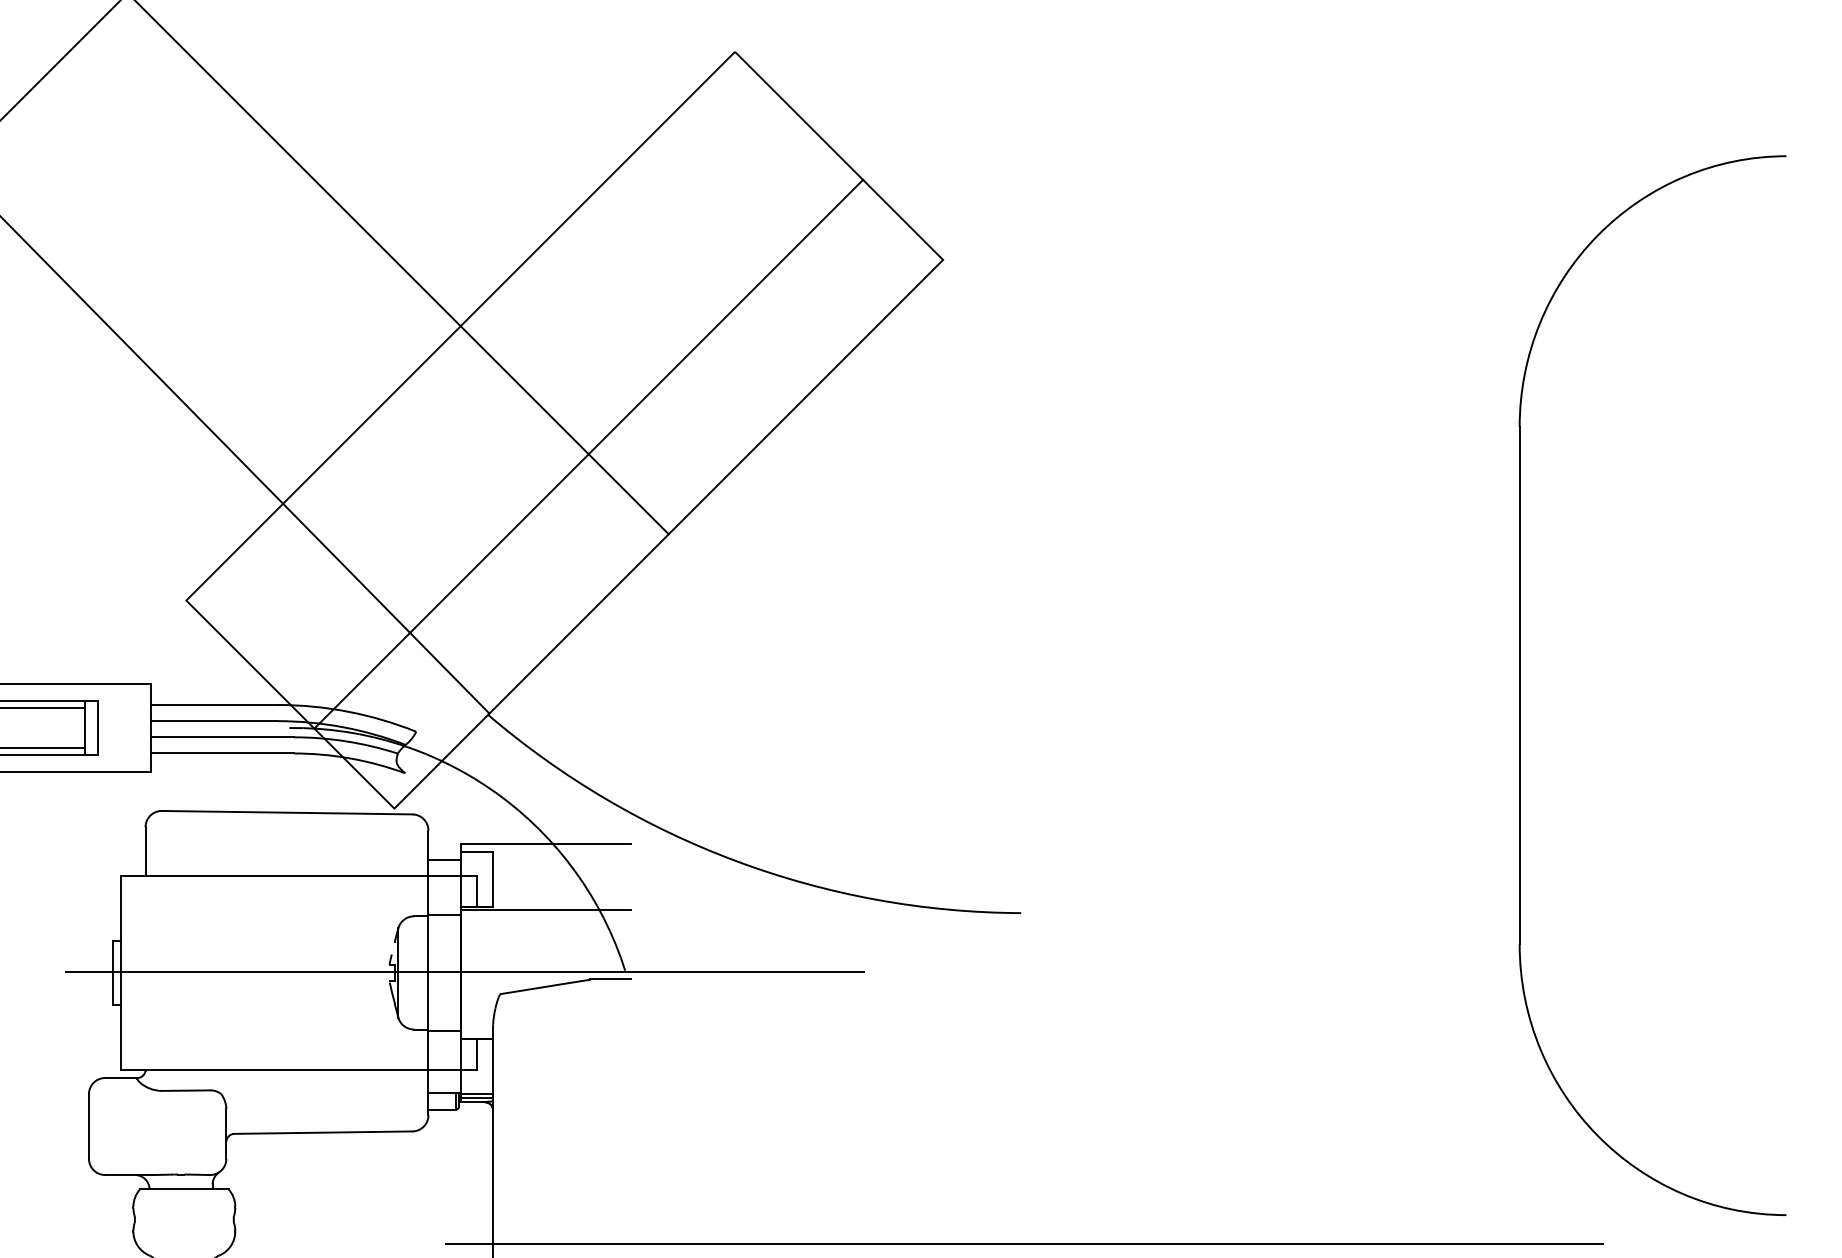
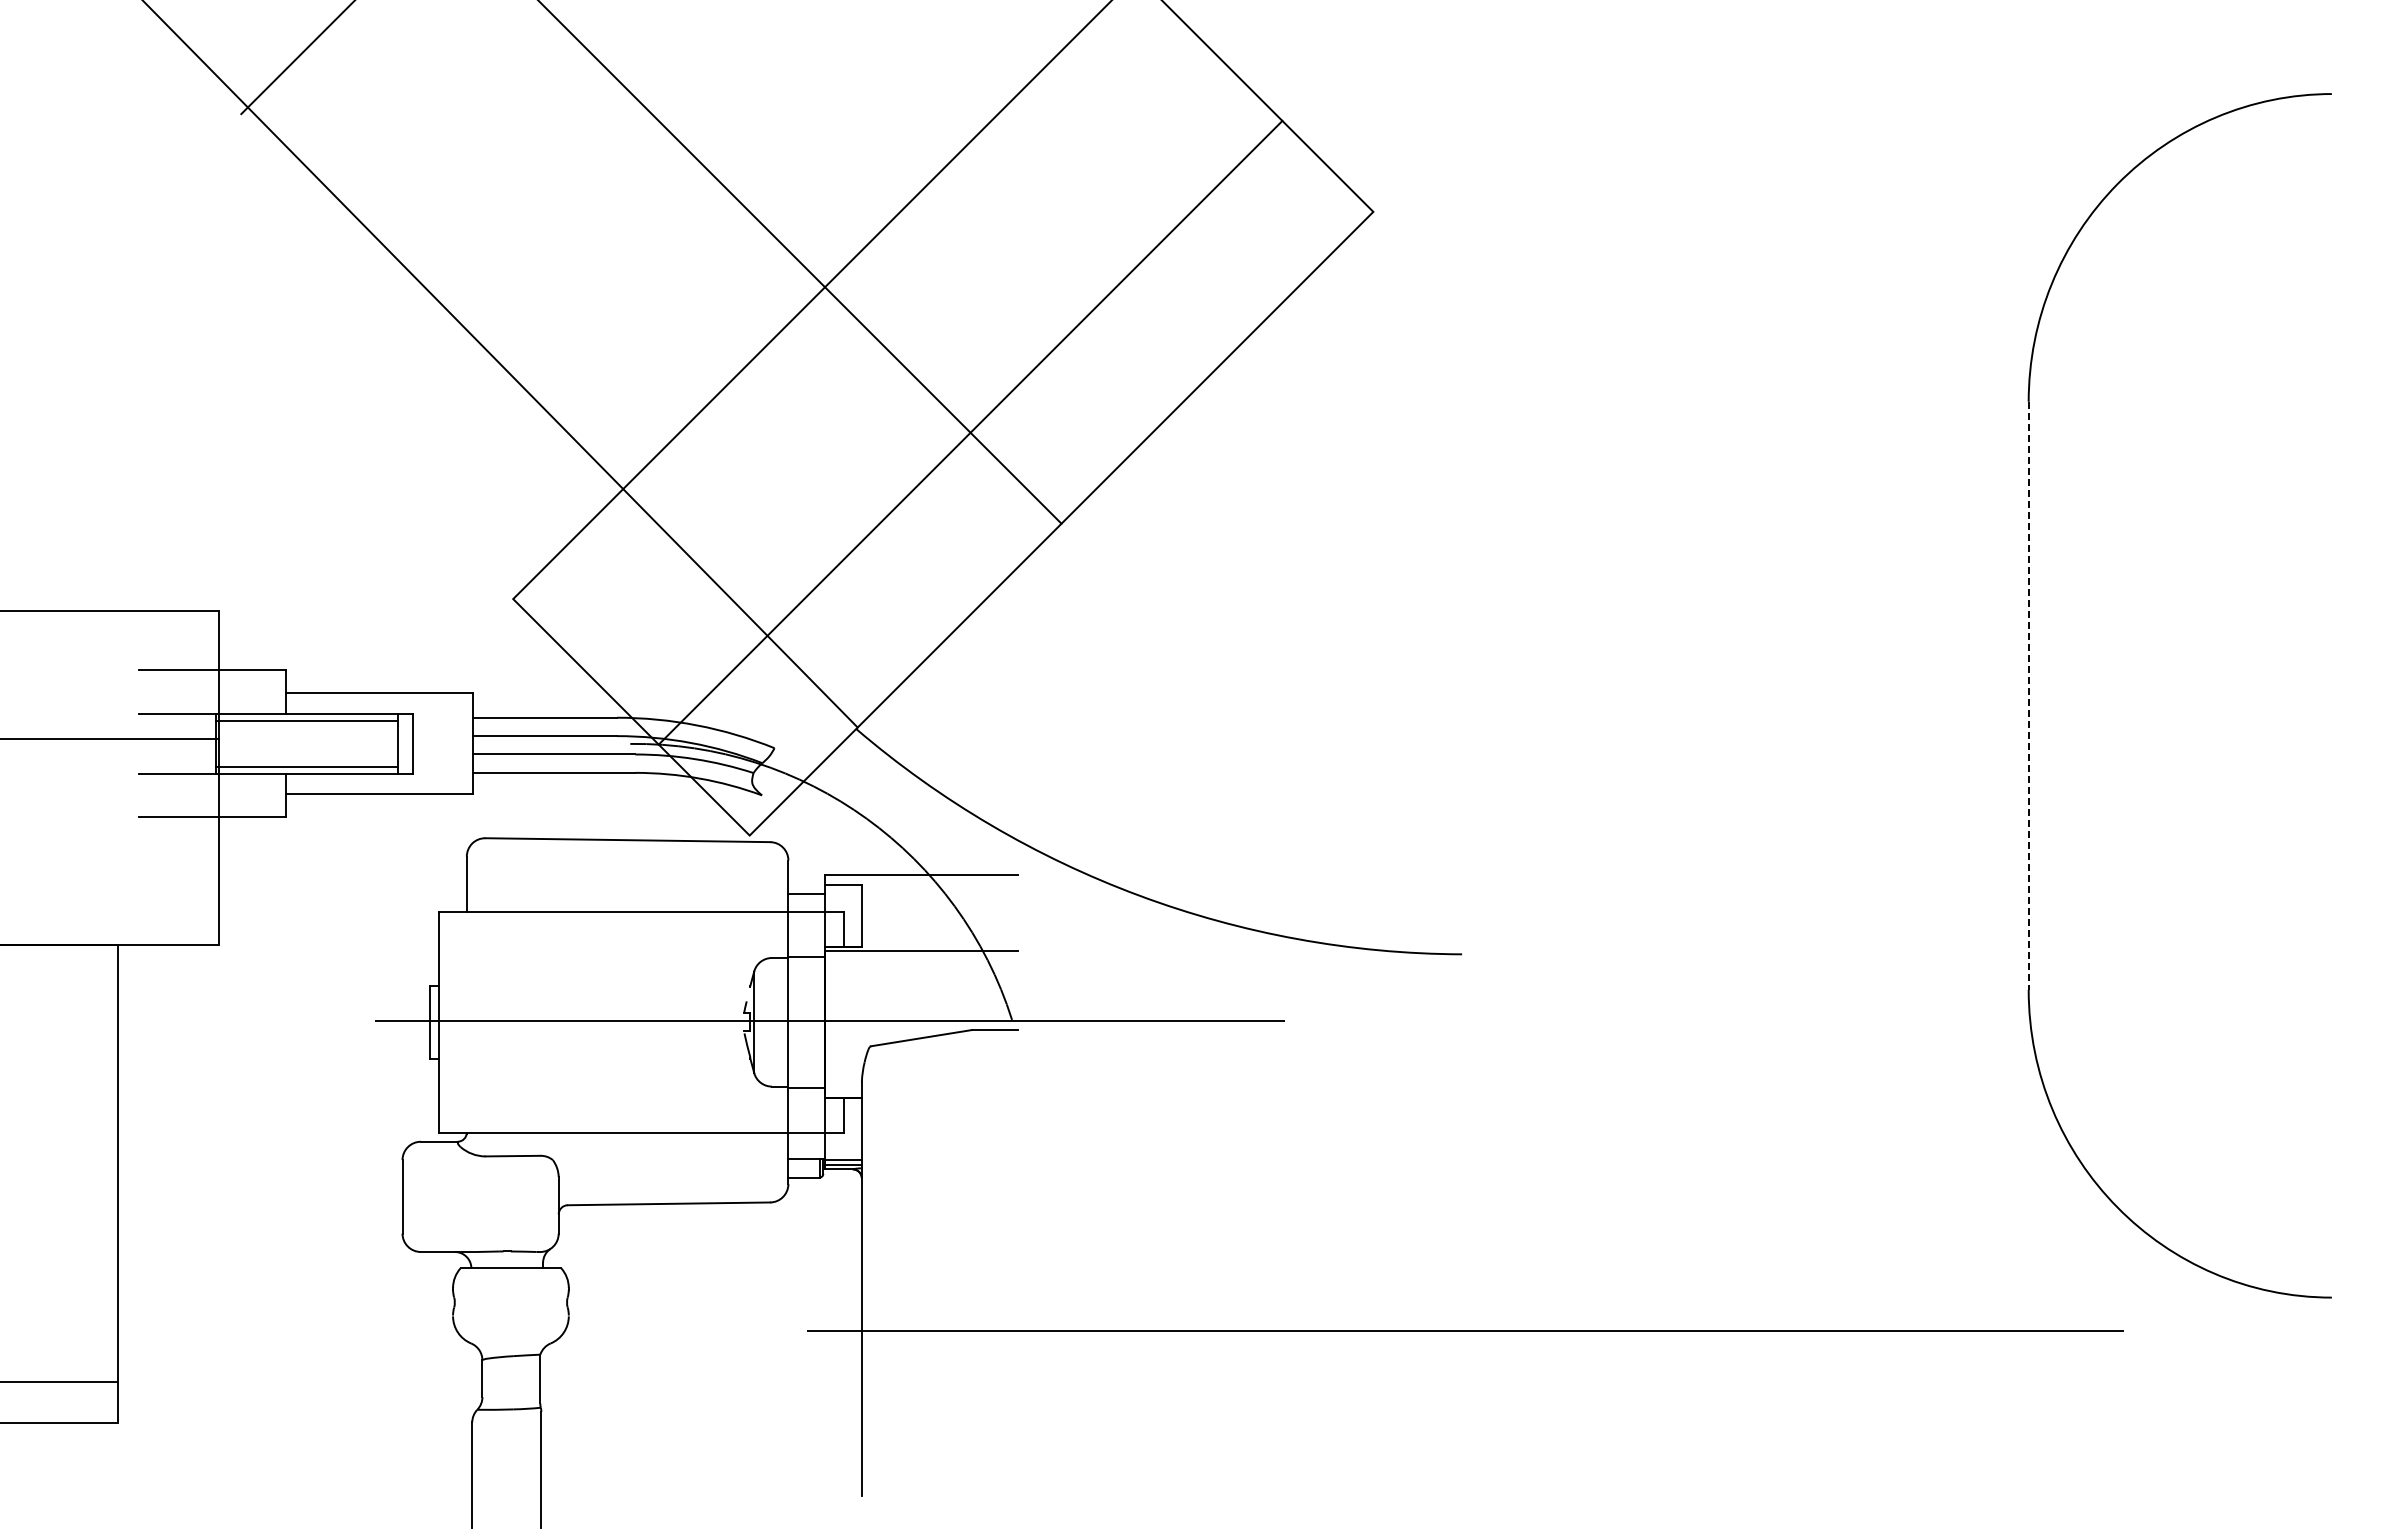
line: (1519, 686) -> (2028, 696), solid -> dashed

